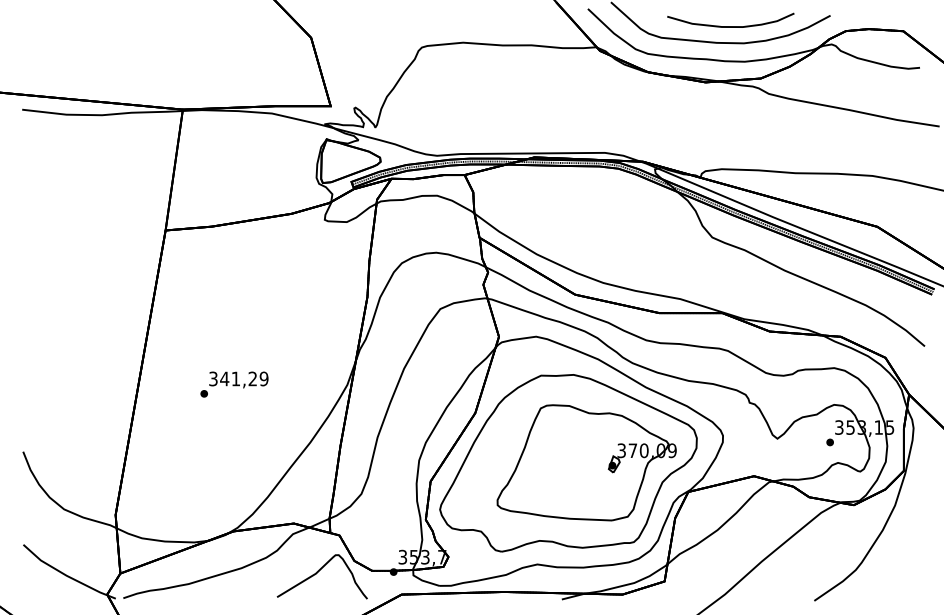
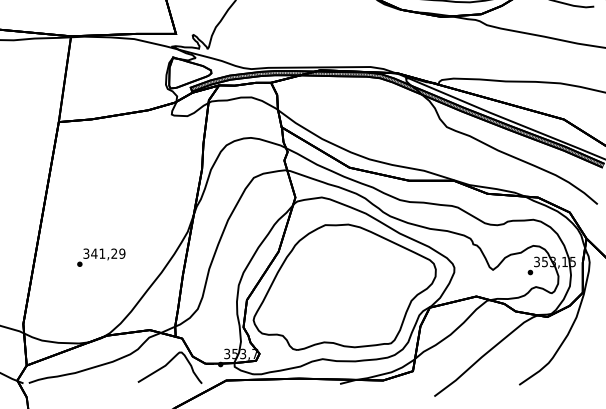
text: (234, 384) -> (101, 257), moved
part: (586, 462) -> (357, 286), removed

